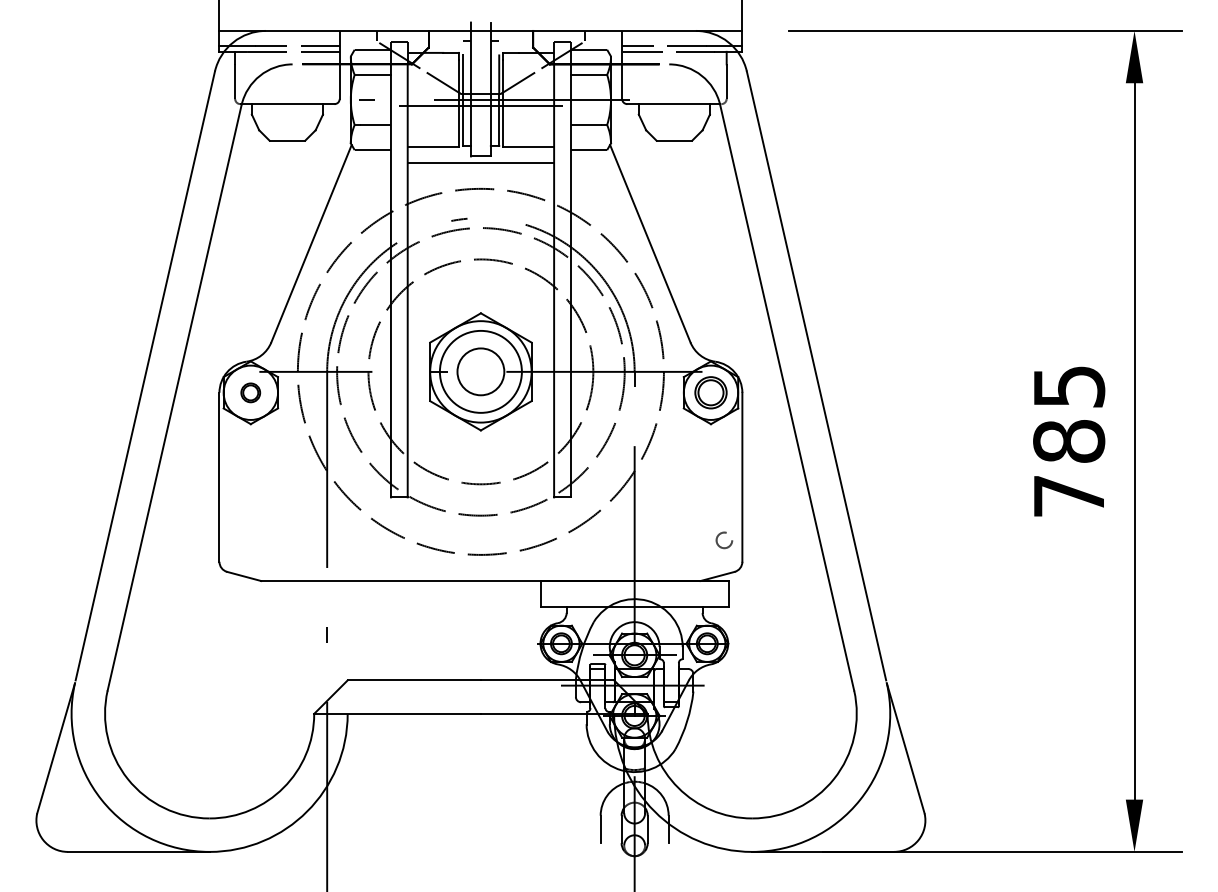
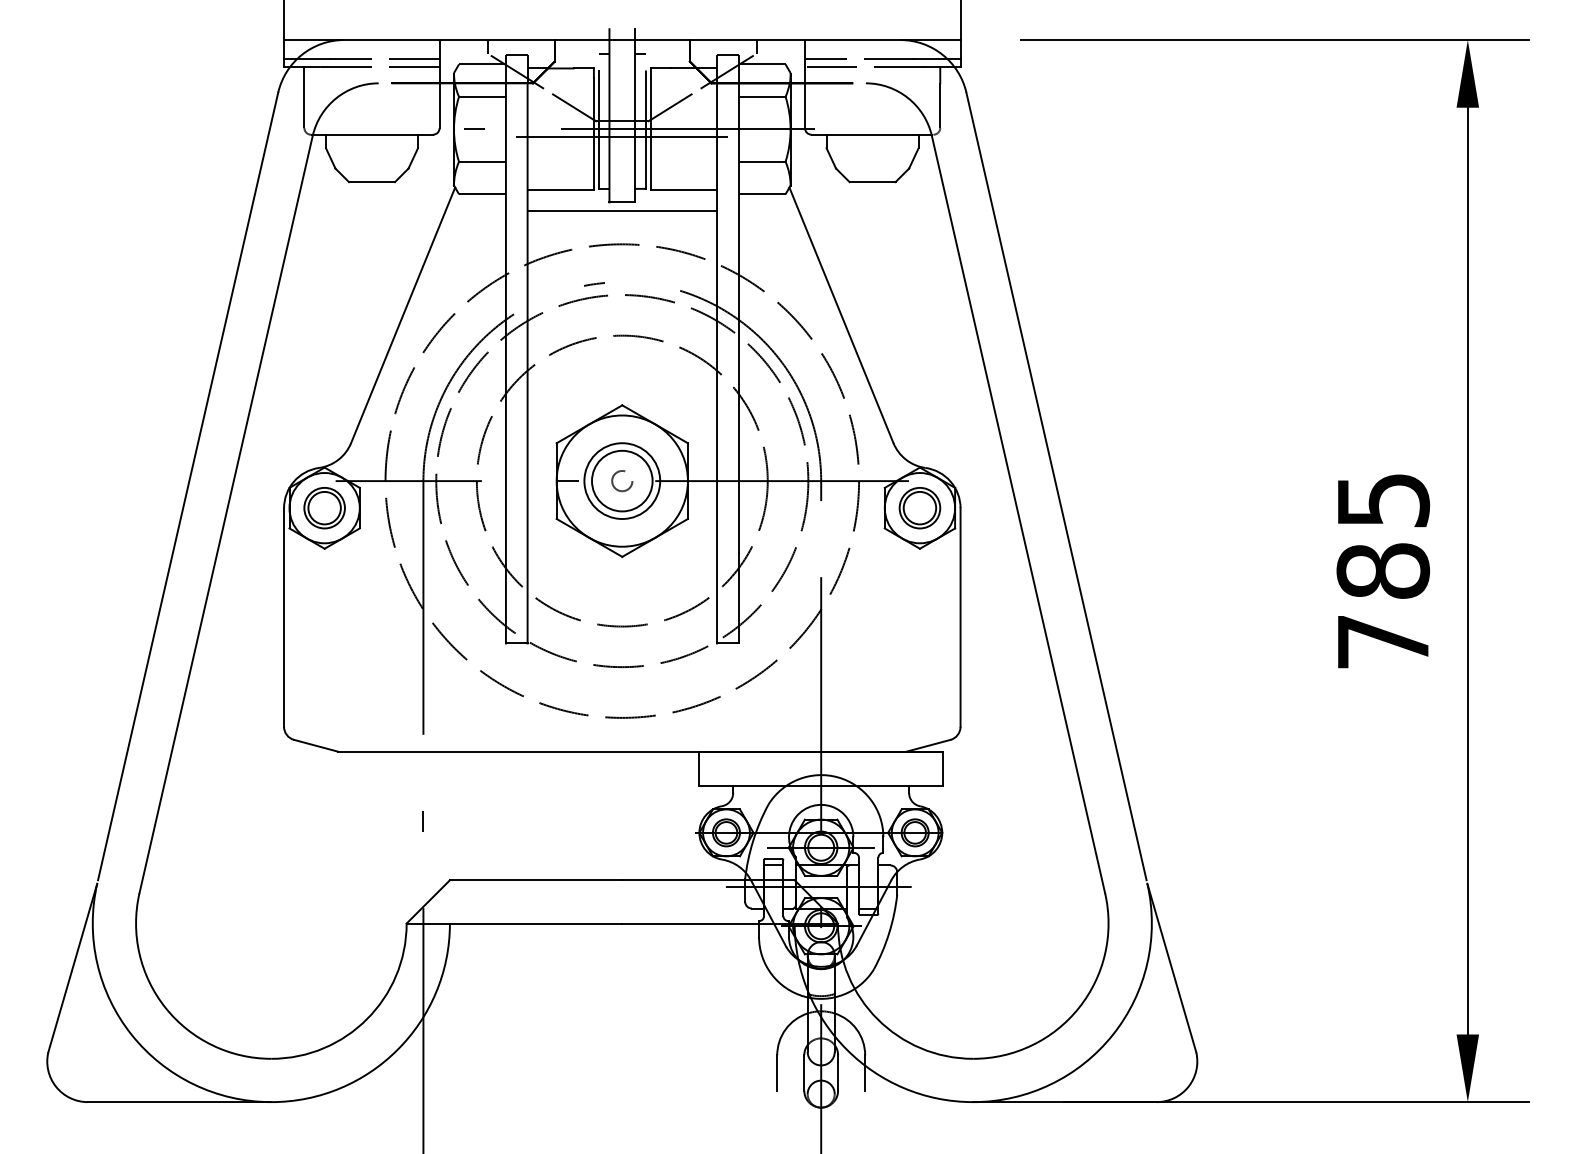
circle: (481, 371) -> (622, 480), size x0.71
part: (250, 393) -> (324, 508), size x1.67
circle: (724, 540) -> (622, 481), moved

